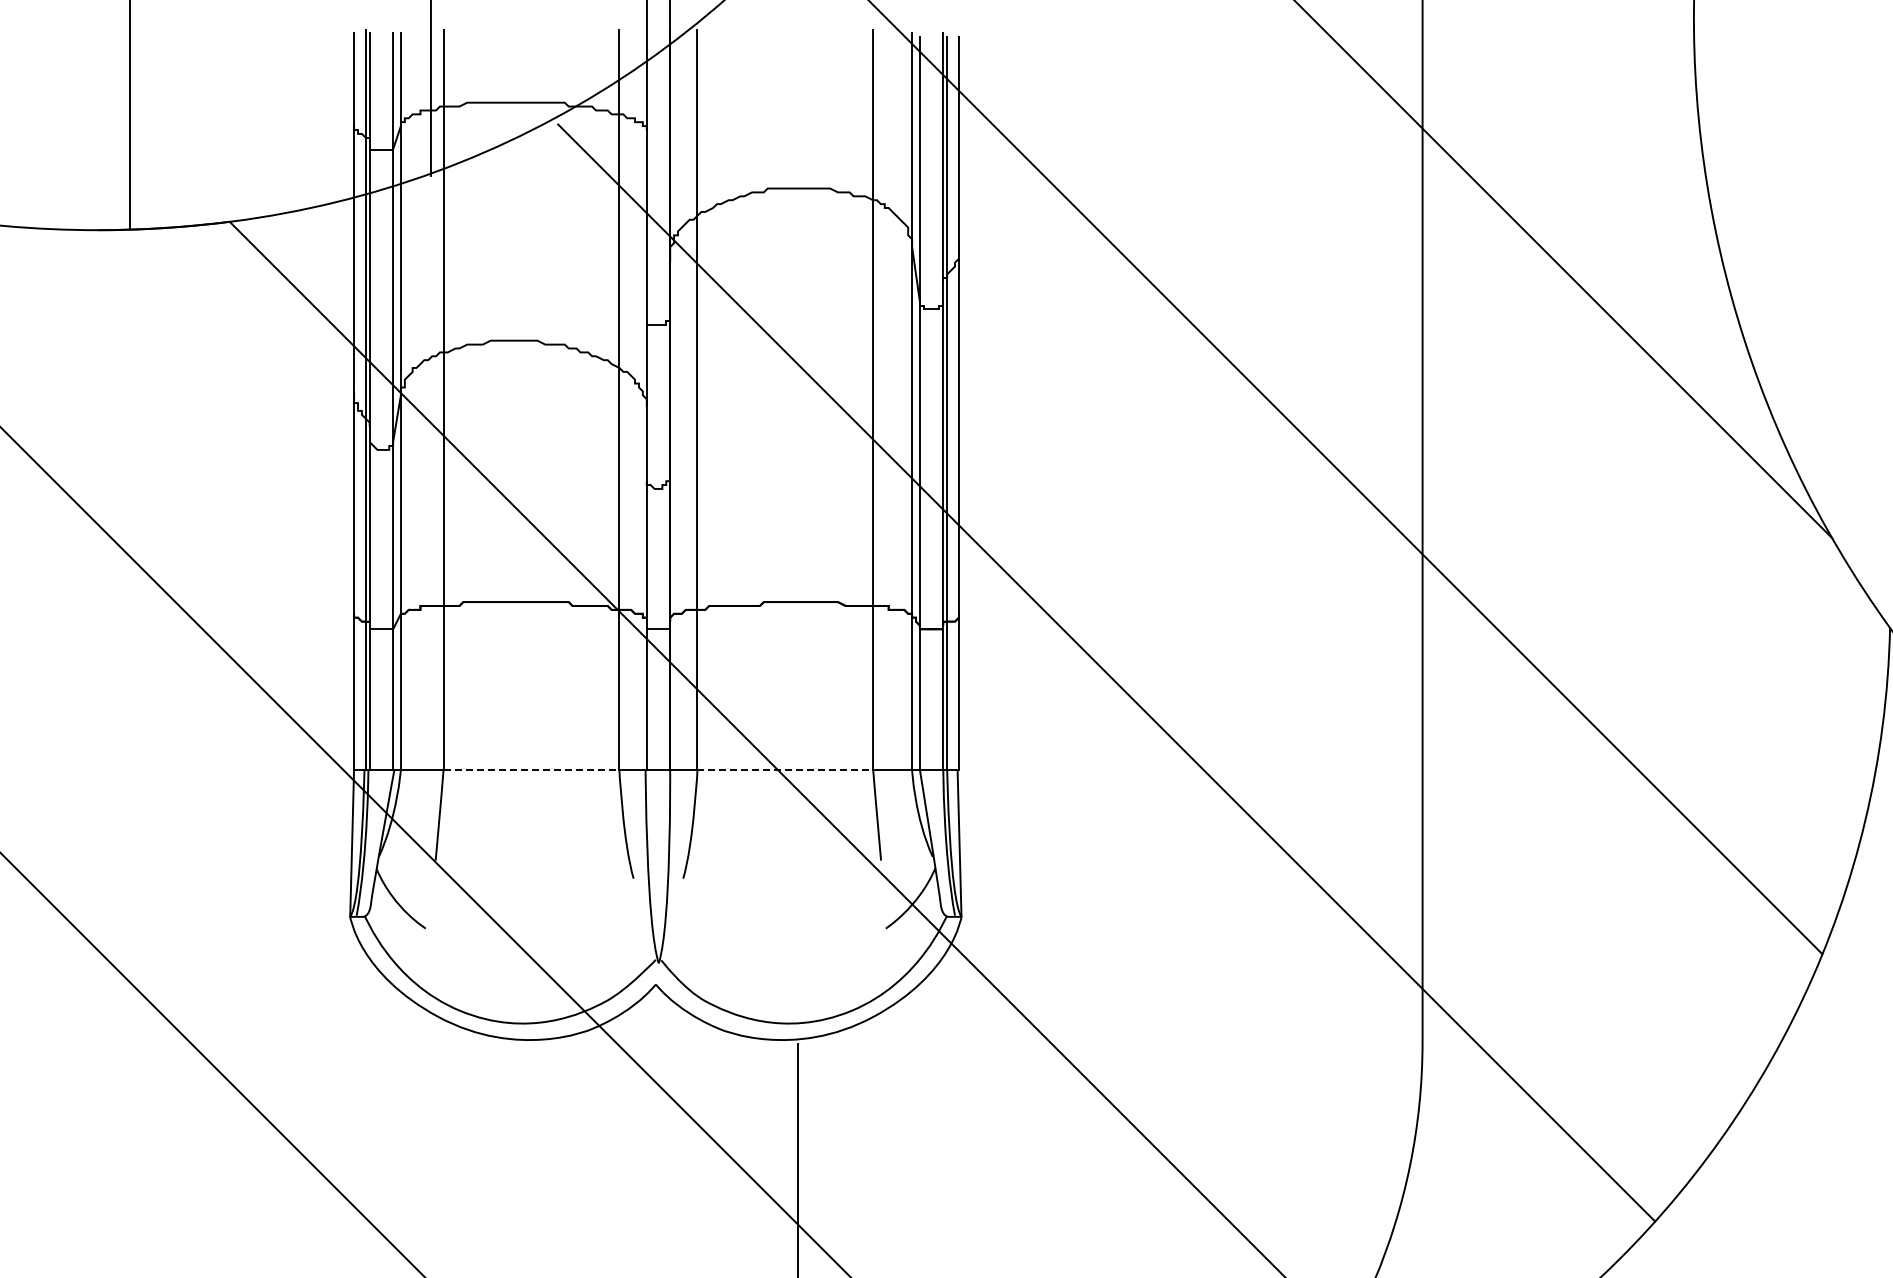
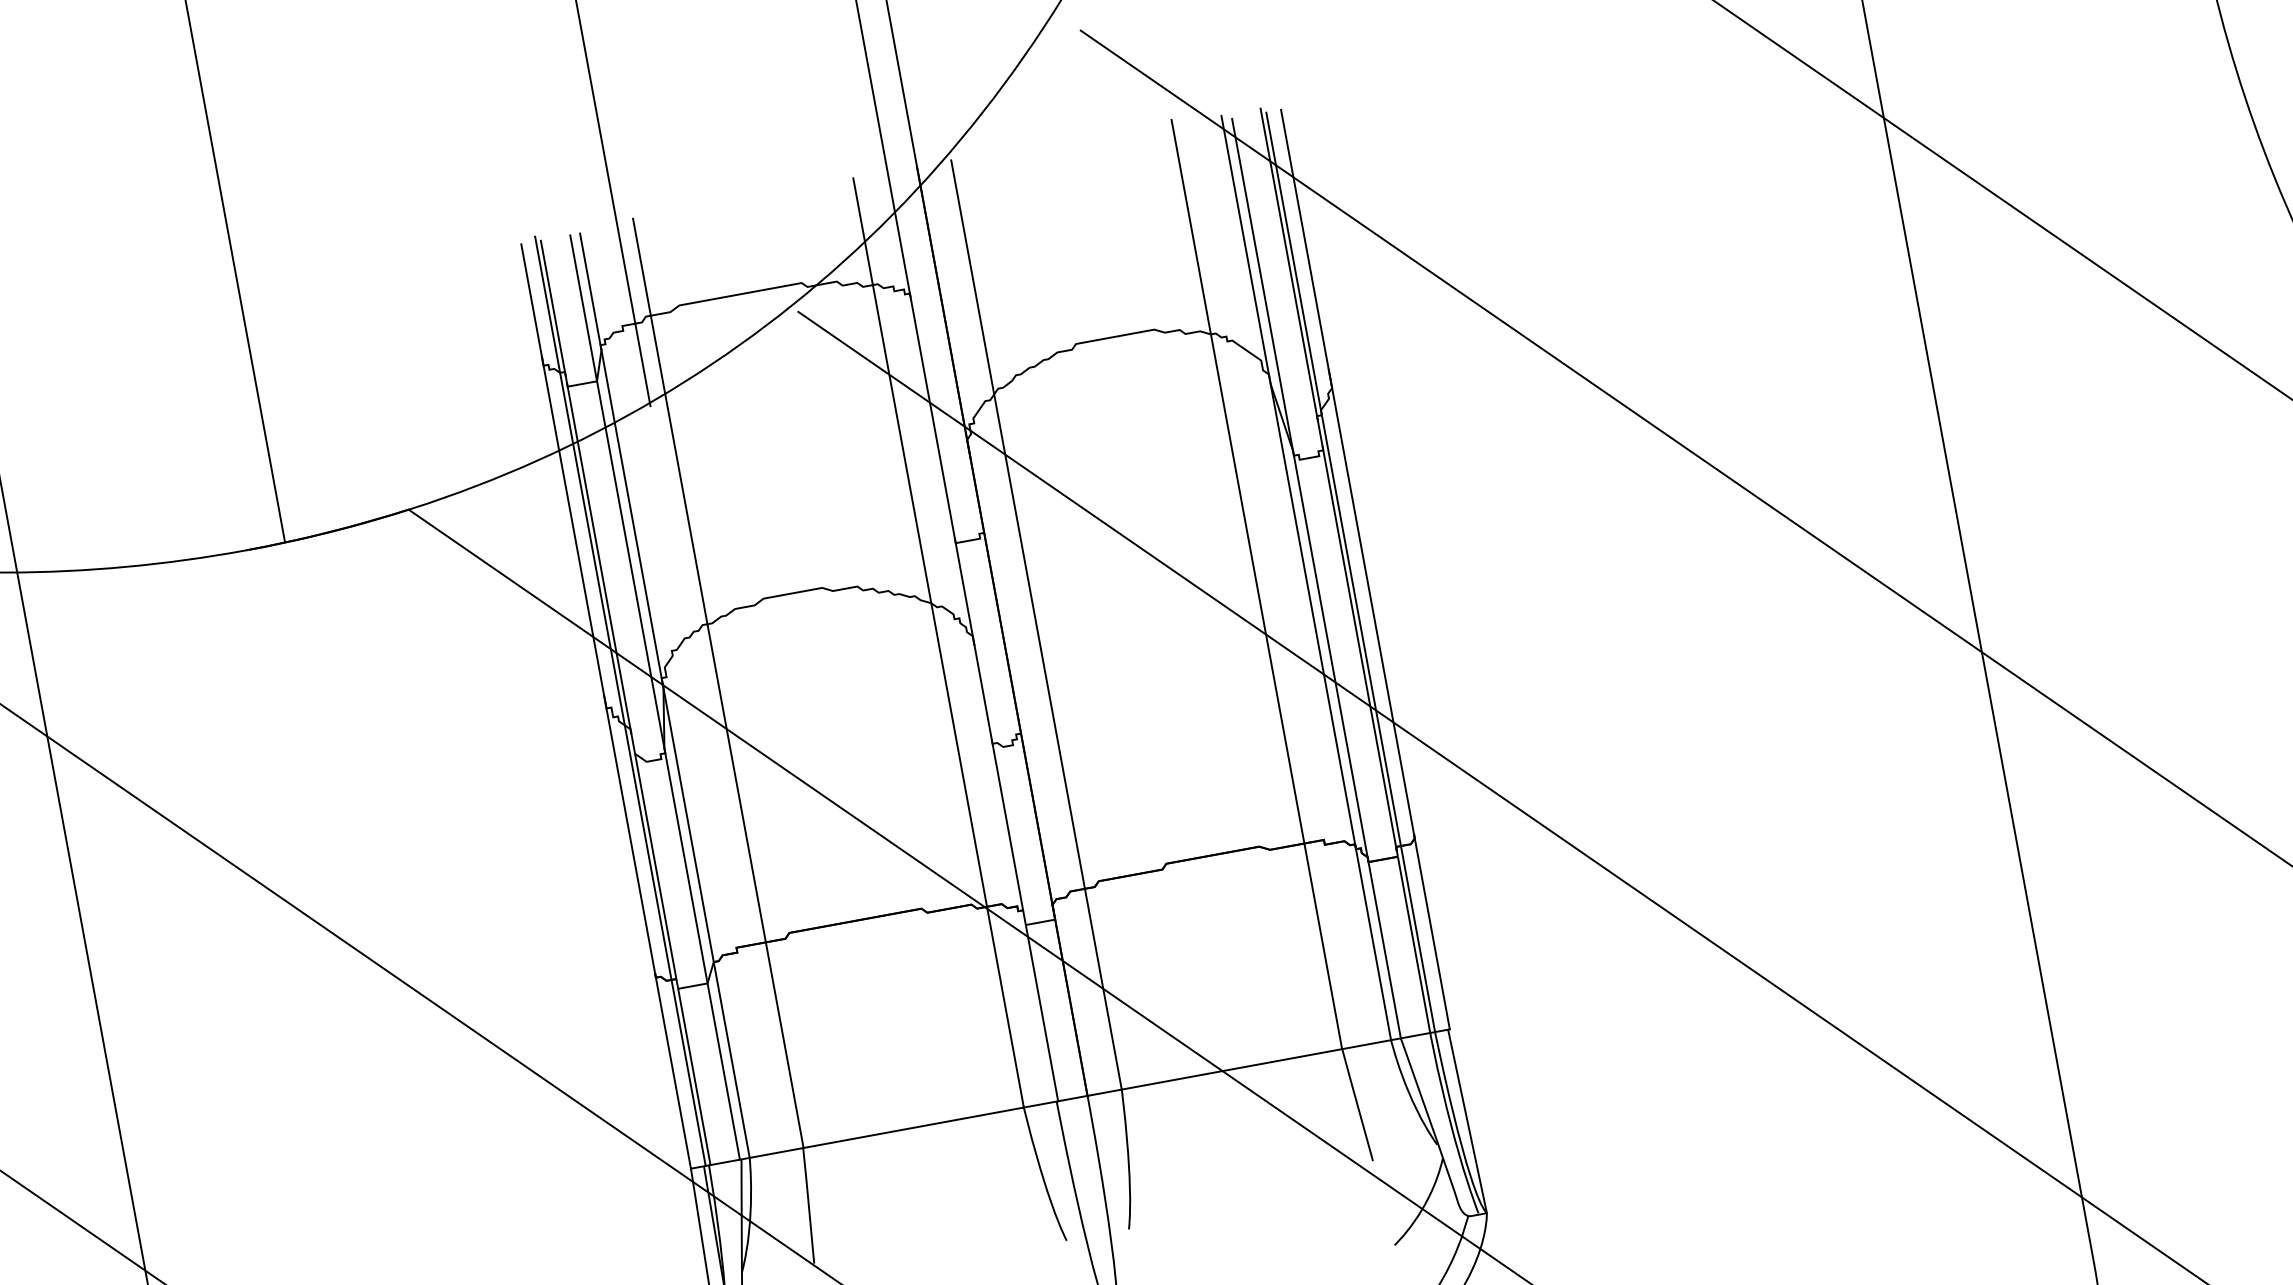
line: (531, 769) -> (913, 1127), dashed -> solid
line: (785, 769) -> (1232, 1068), dashed -> solid

